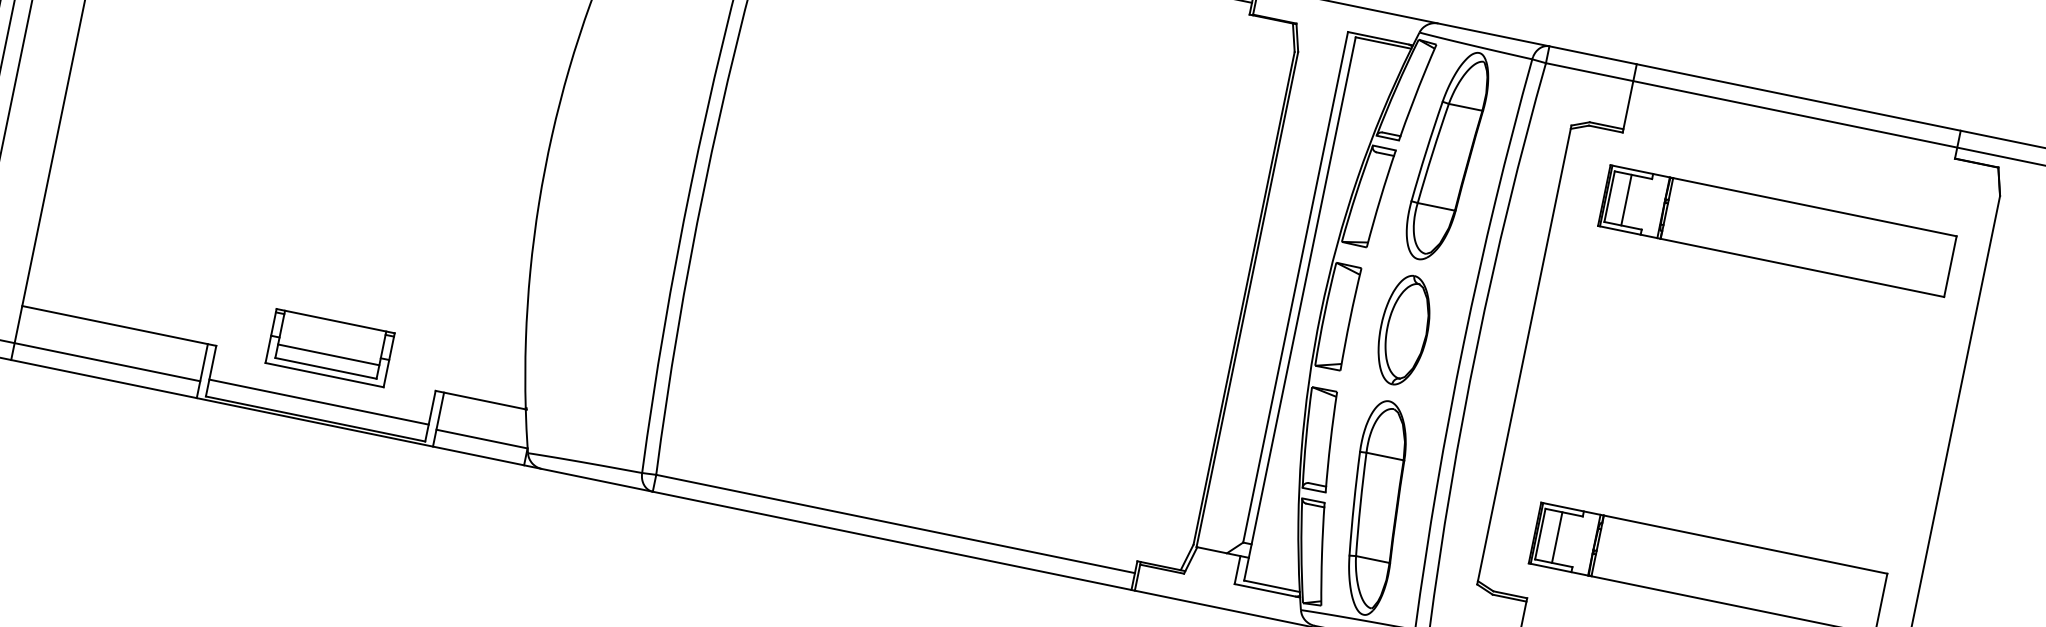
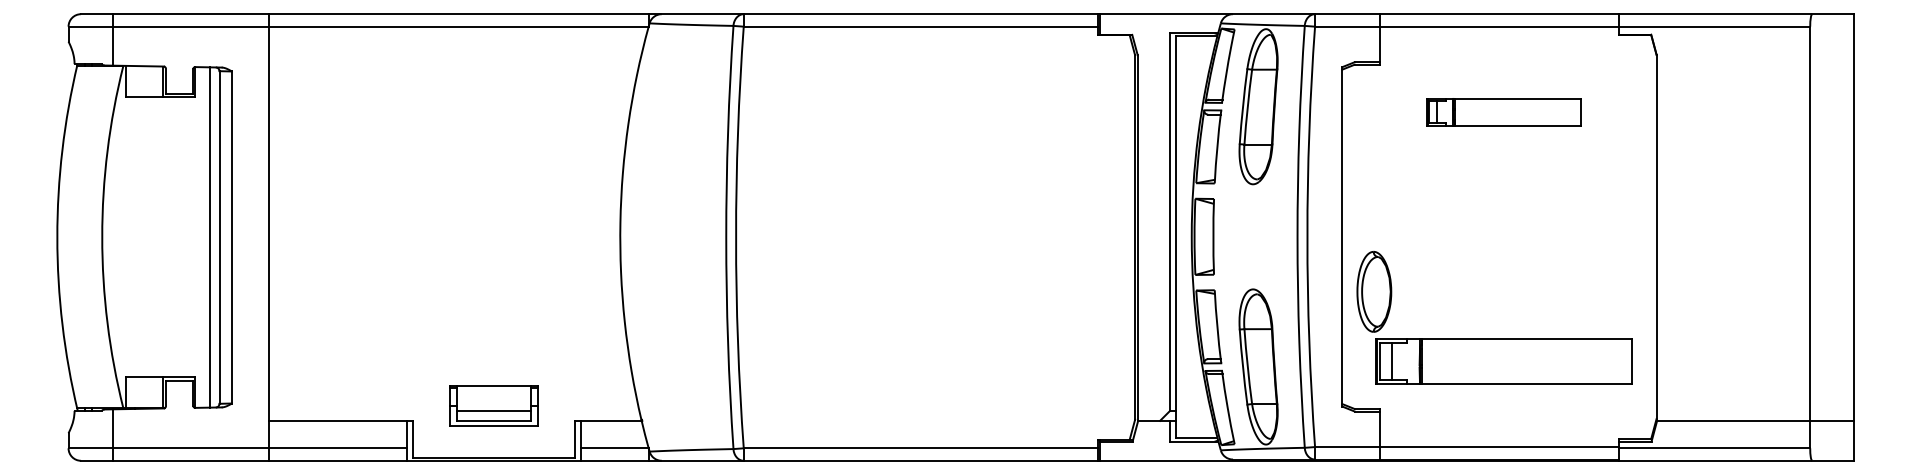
part: (1777, 231) -> (1503, 112), size x0.6
part: (1404, 329) -> (1374, 291), moved
line: (318, 401) -> (493, 445), removed

